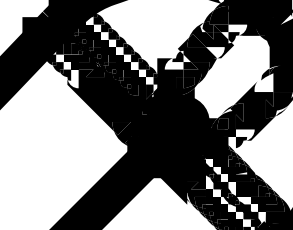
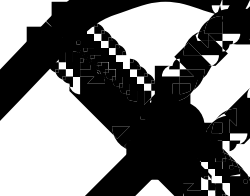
fill: (128, 48) -> (127, 56), removed
fill: (215, 179) -> (210, 180), removed

